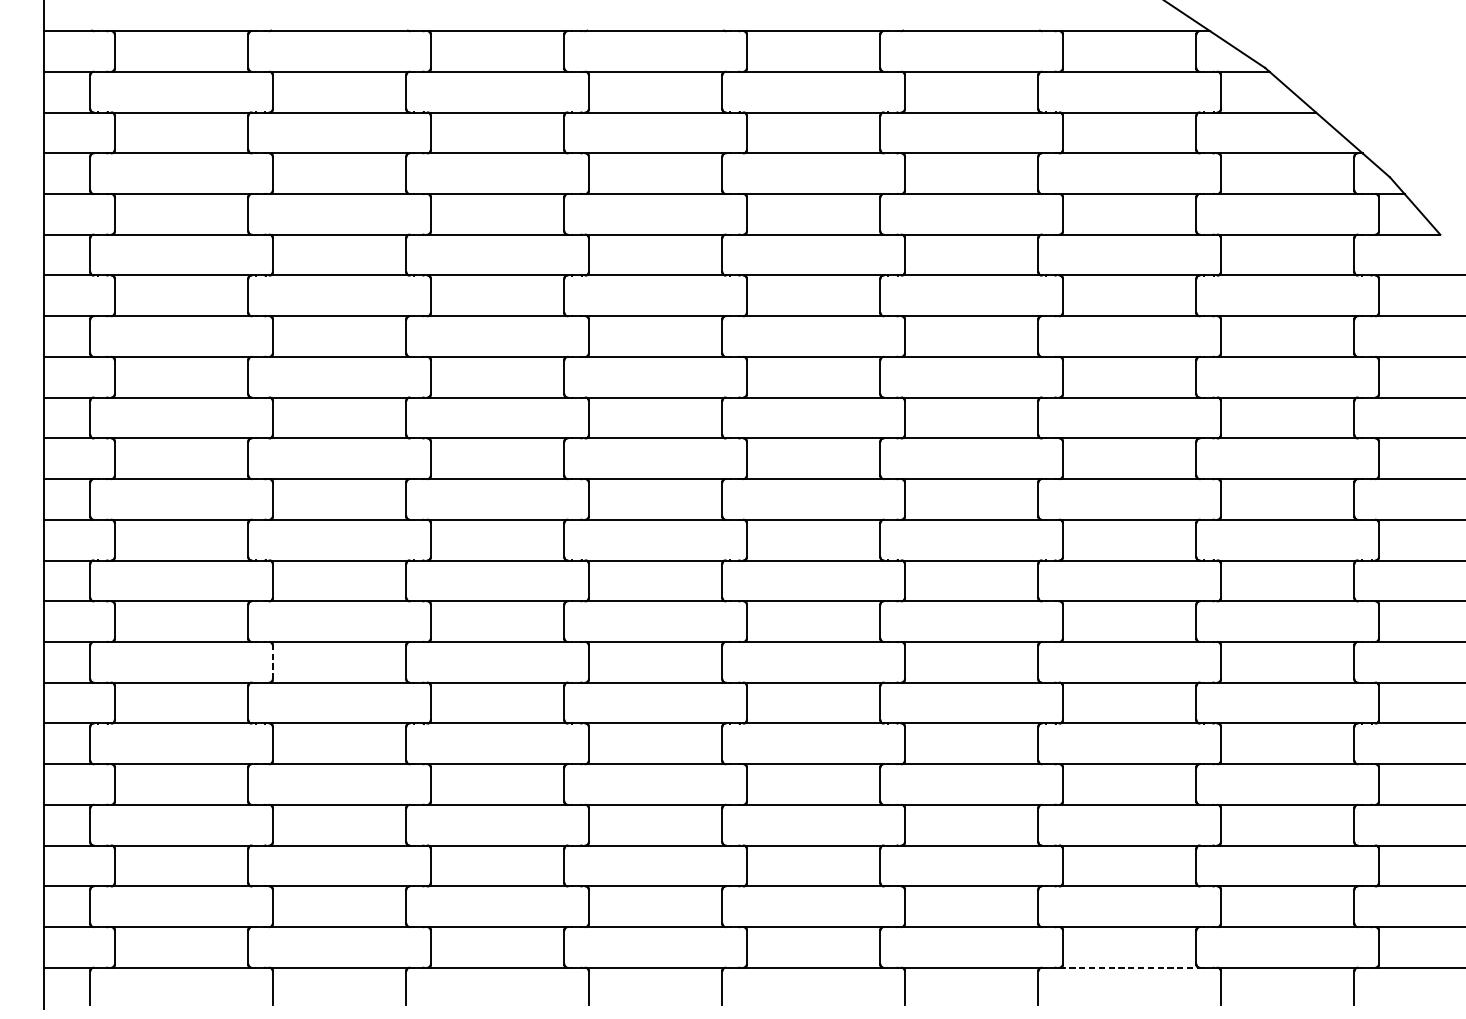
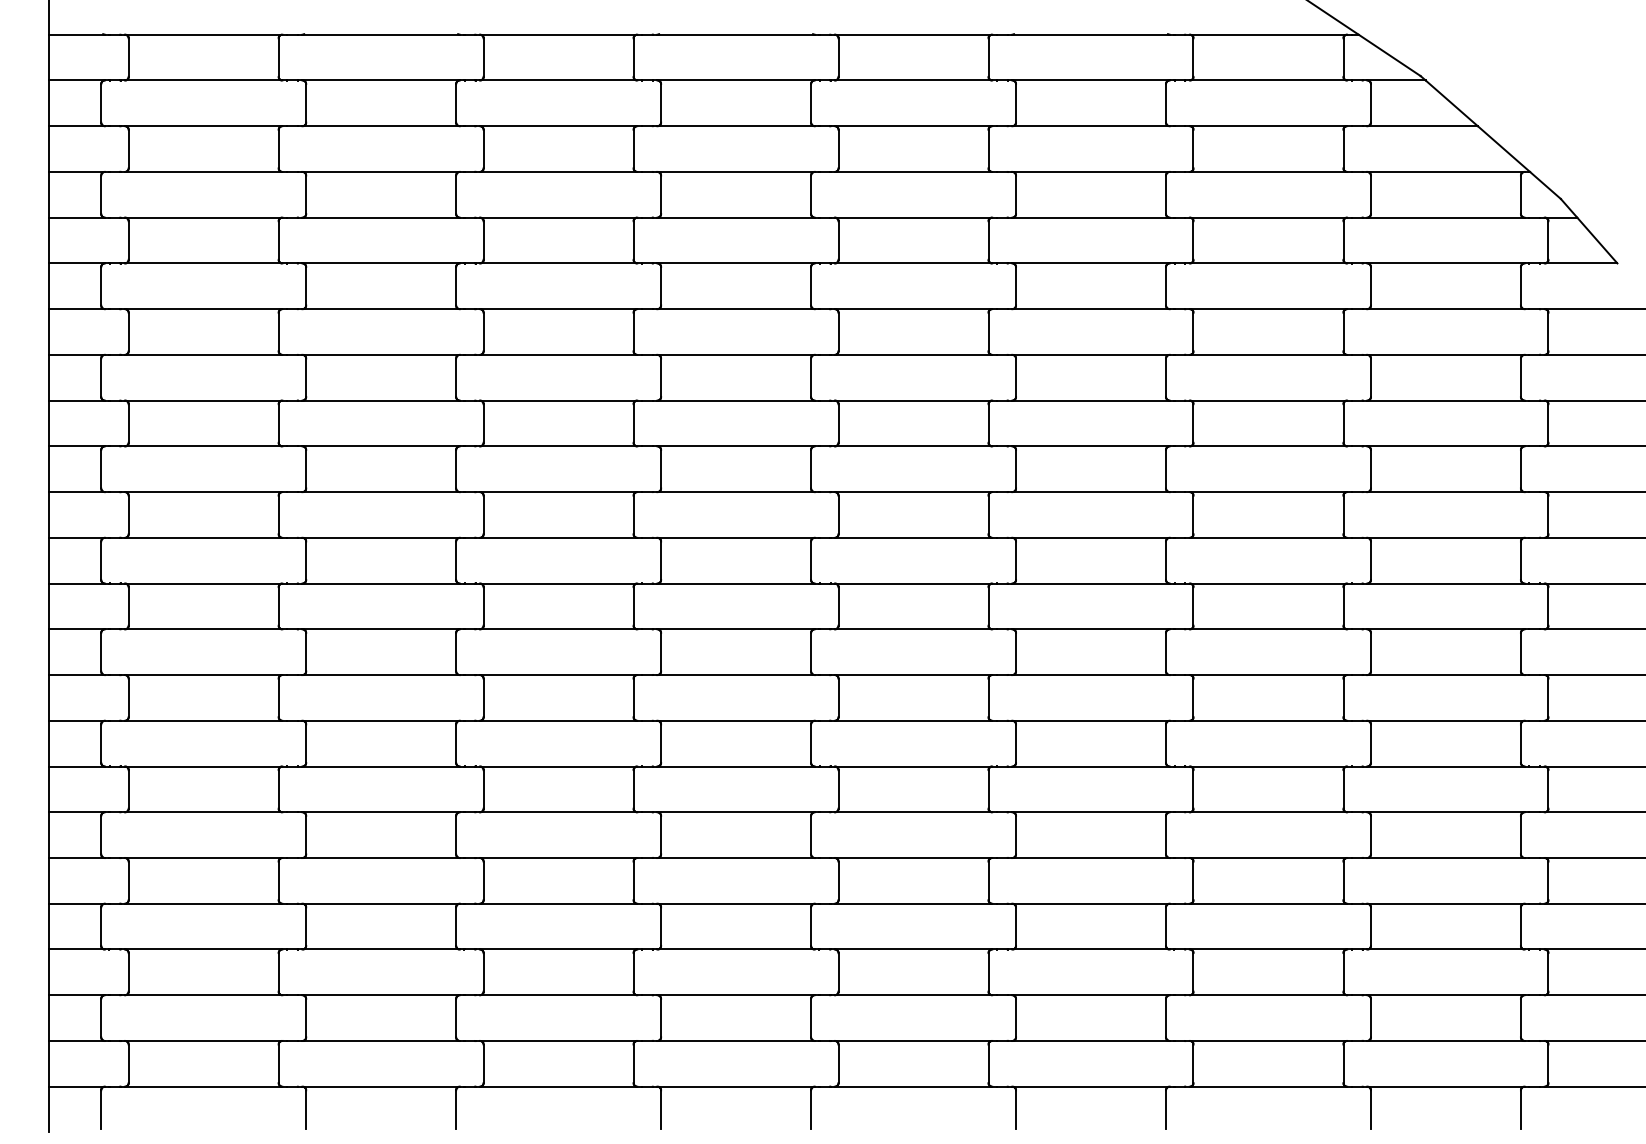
line: (273, 662) -> (306, 743), dashed -> solid
line: (1129, 967) -> (1268, 1086), dashed -> solid

